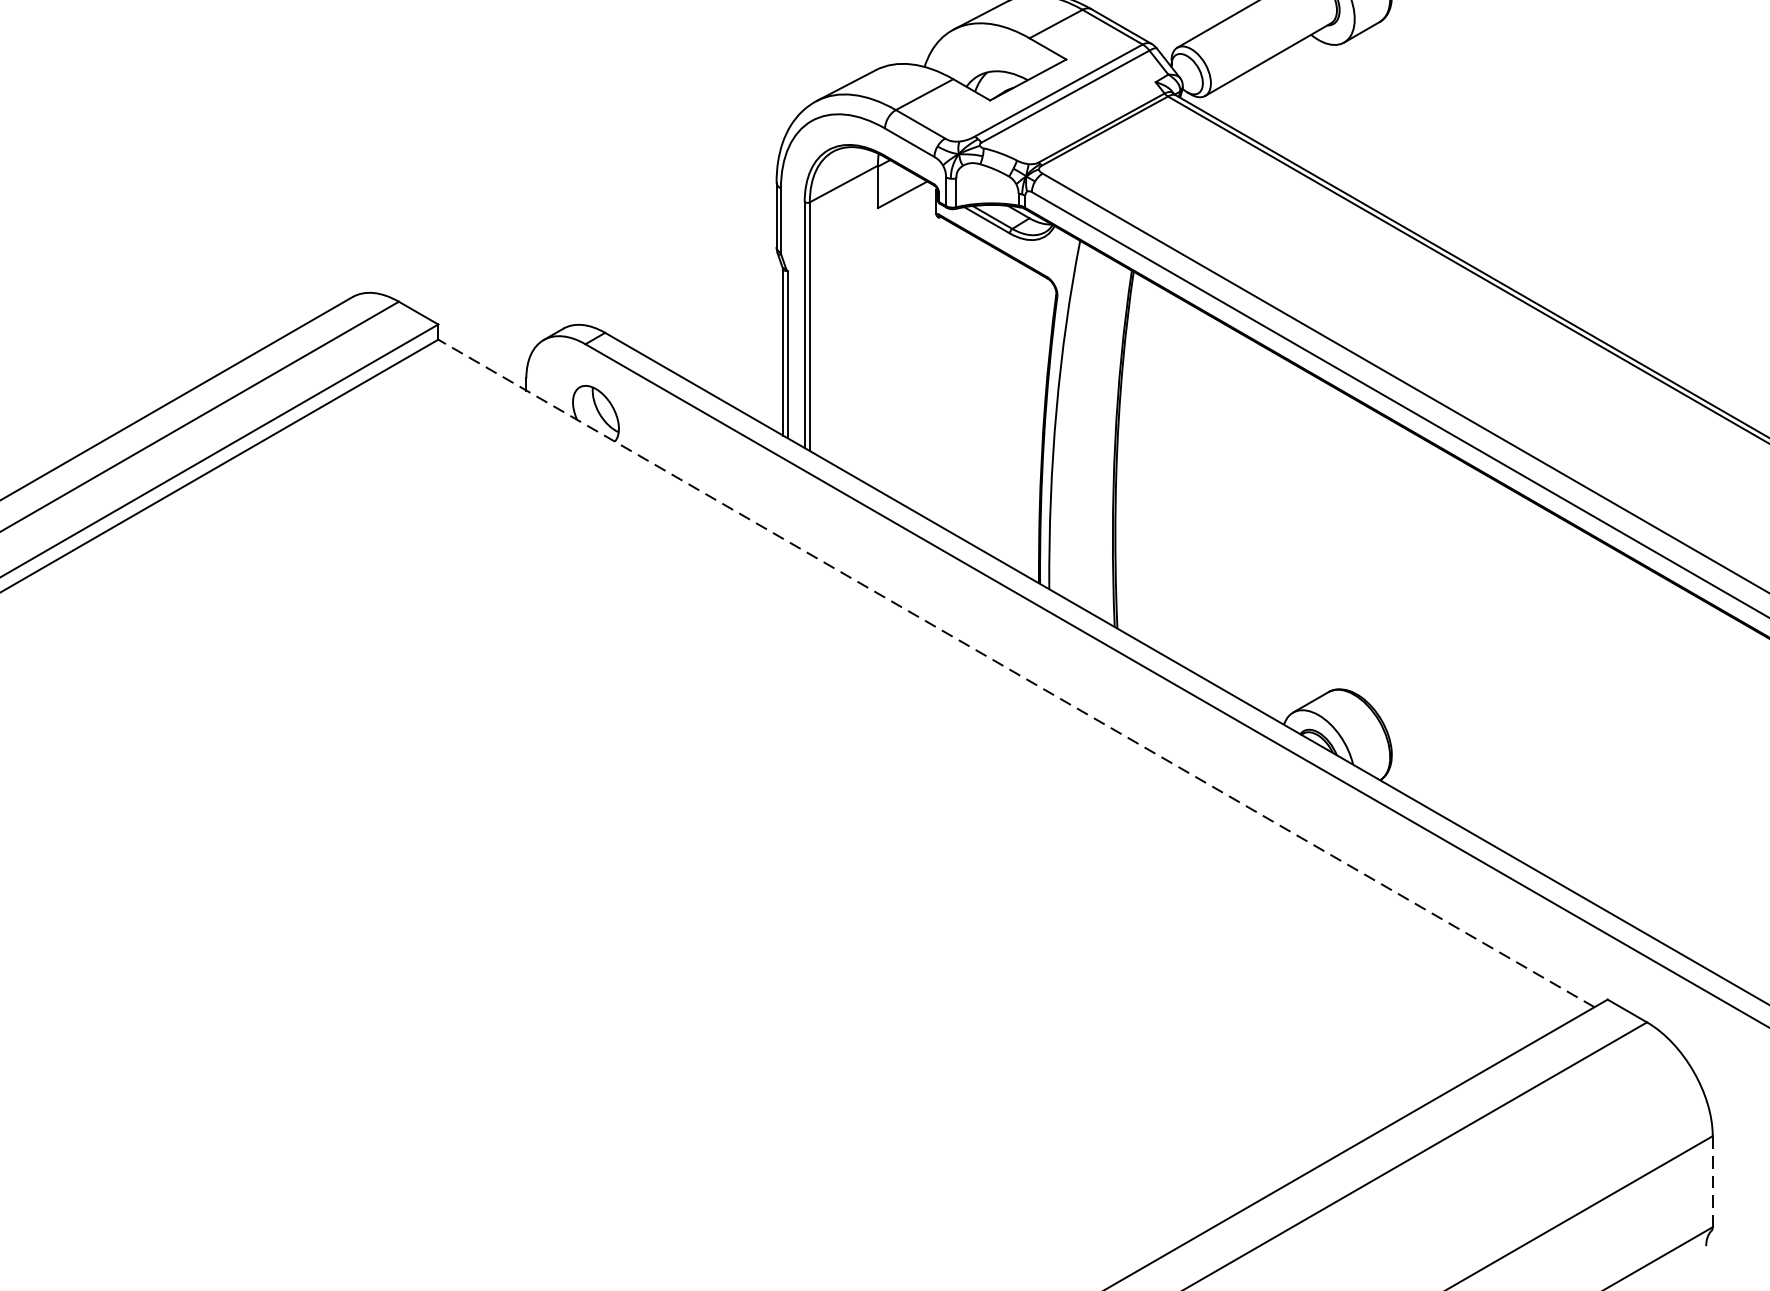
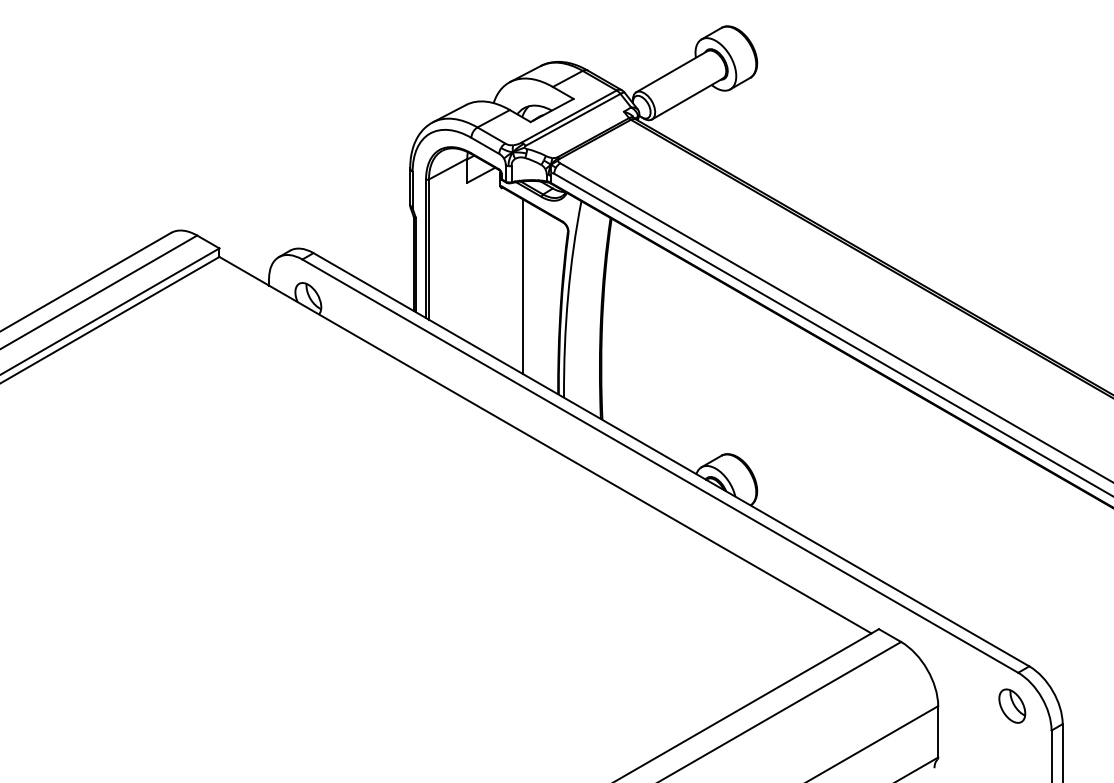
line: (977, 392) -> (523, 286), added
line: (1016, 672) -> (545, 444), dashed -> solid
line: (1713, 1181) -> (938, 731), dashed -> solid

